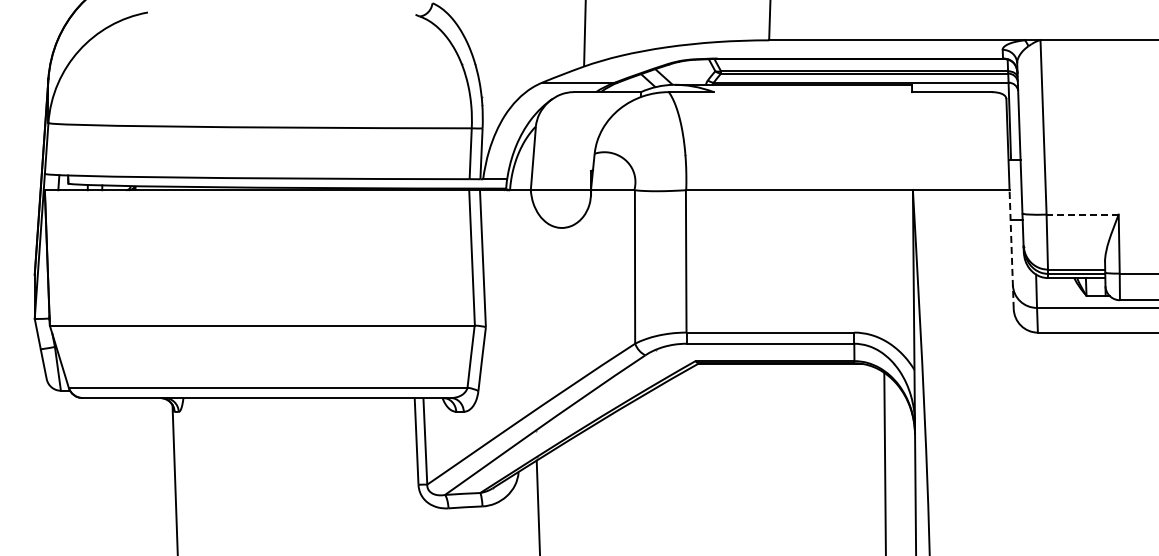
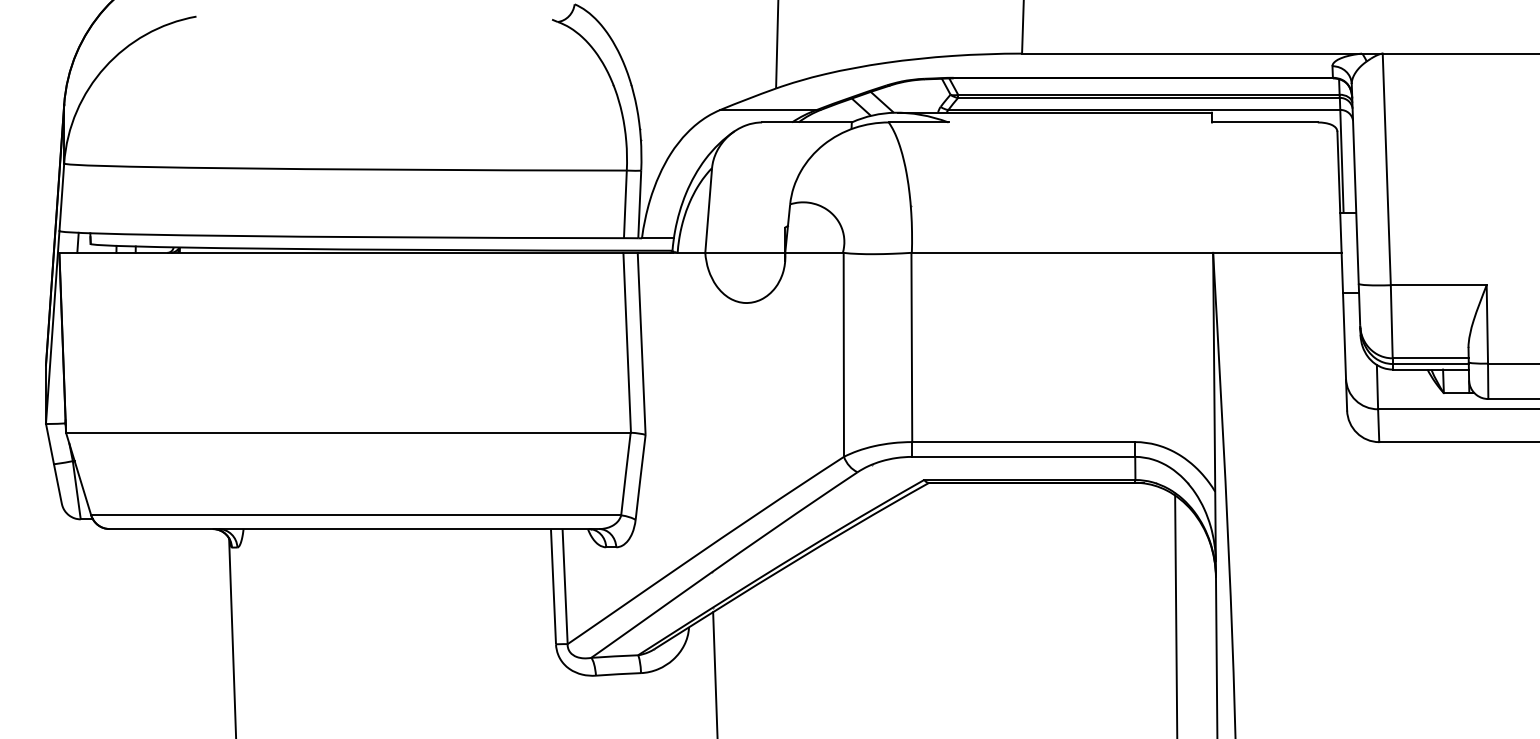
line: (1082, 214) -> (1438, 285), dashed -> solid
line: (1011, 249) -> (1344, 331), dashed -> solid

